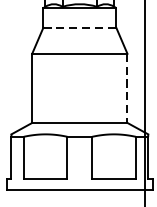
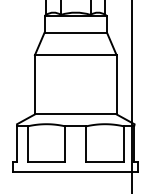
line: (80, 27) -> (76, 32), dashed -> solid
line: (127, 88) -> (116, 84), dashed -> solid

